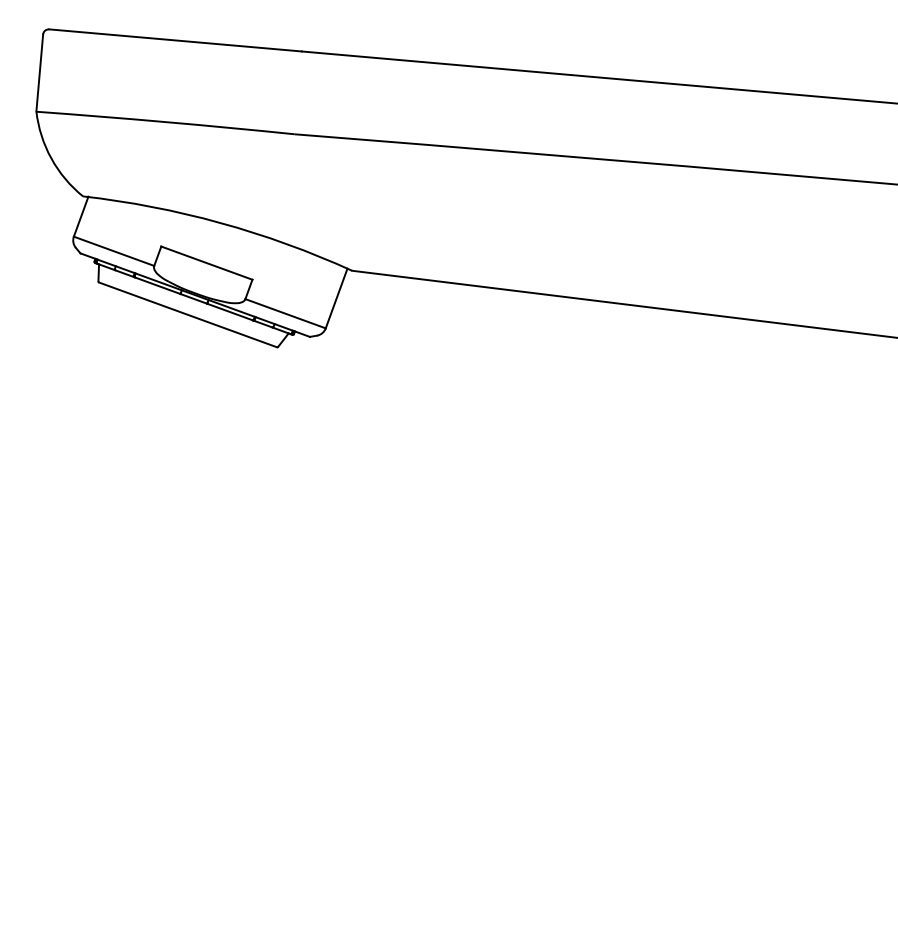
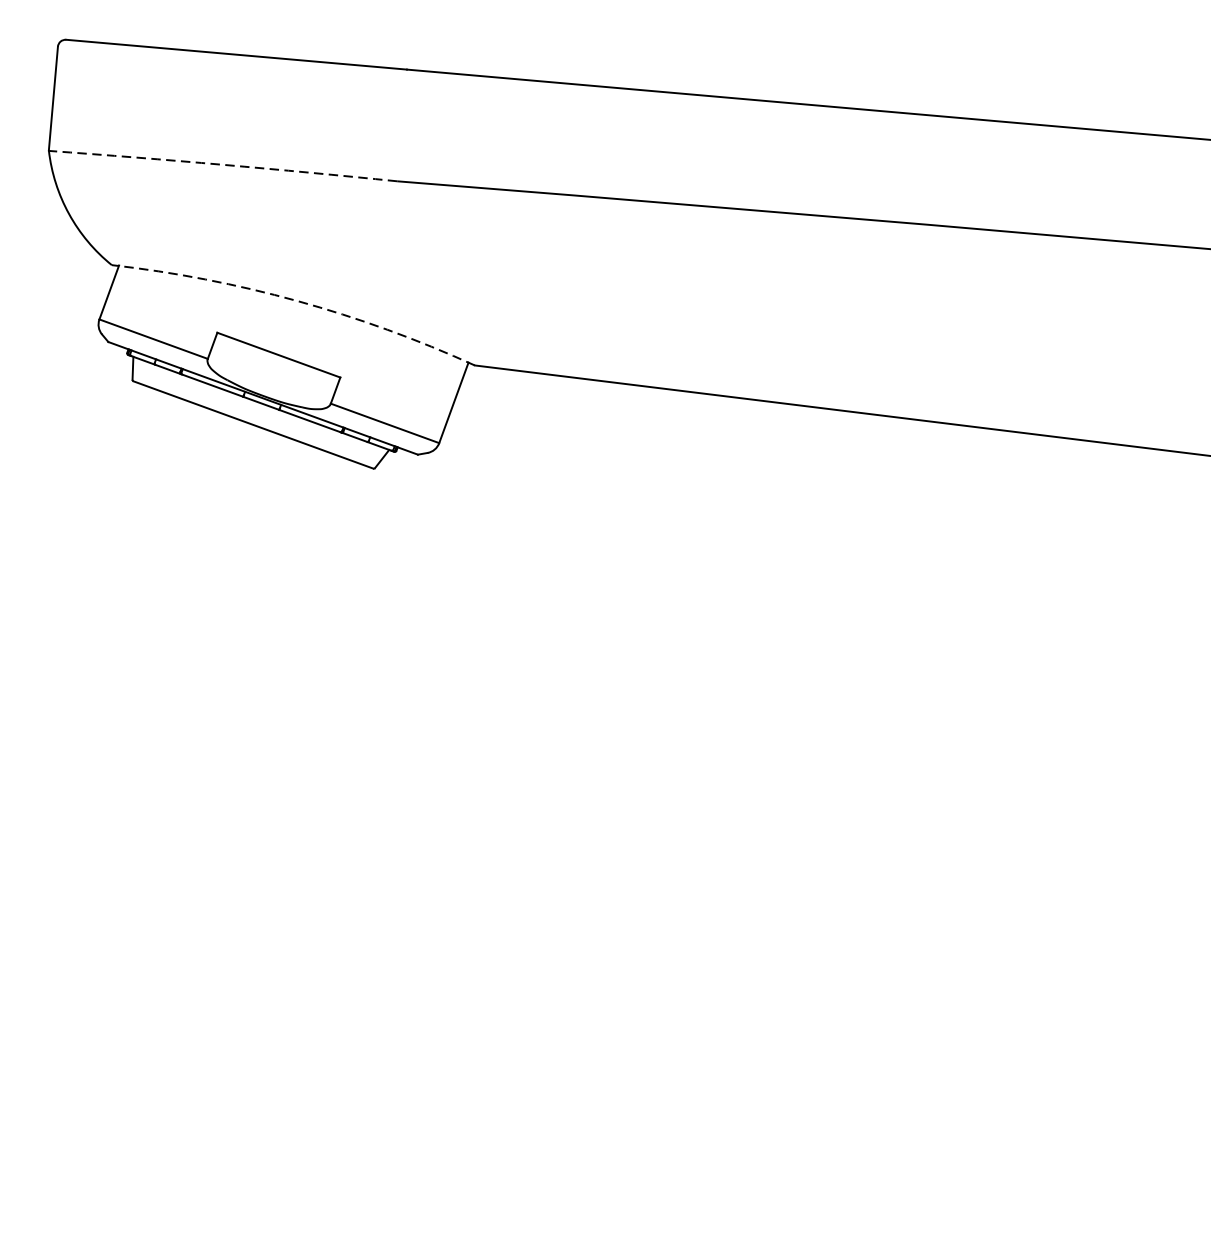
arc: (165, 122) -> (223, 165), solid -> dashed
arc: (220, 223) -> (297, 301), solid -> dashed

